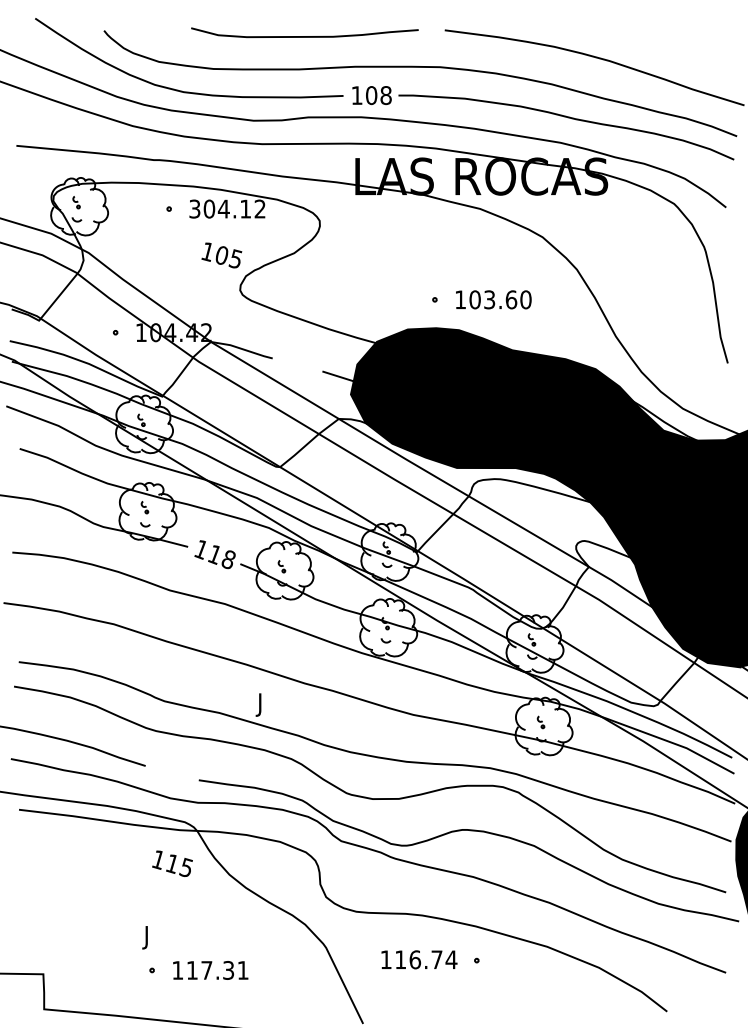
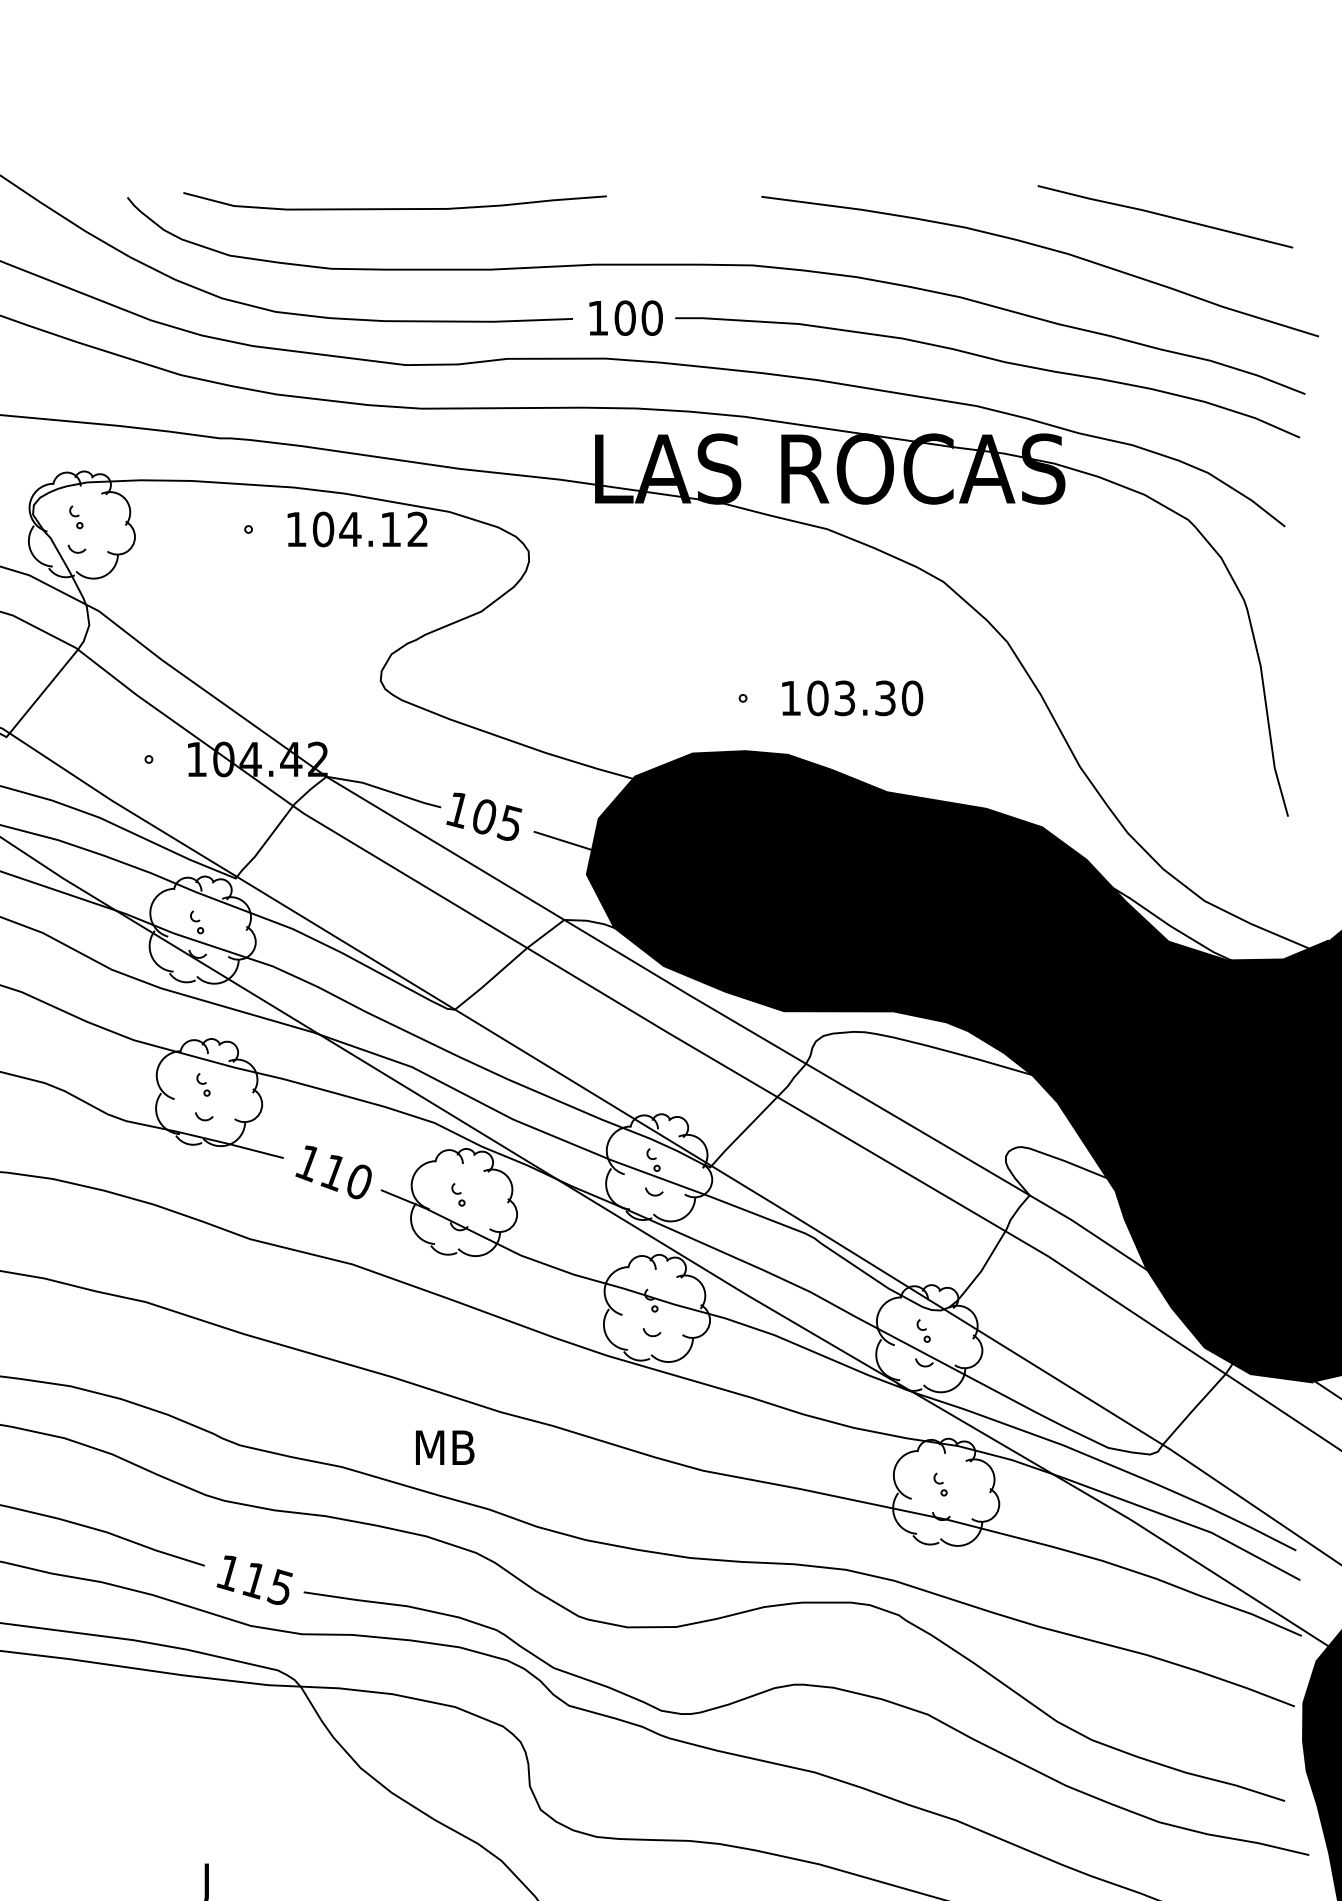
curve: (304, 36) -> (394, 208), moved
line: (661, 40) -> (1164, 215), added
text: (385, 95) -> (651, 318), 108 -> 100
text: (194, 208) -> (295, 528), 304.12 -> 104.12
text: (221, 255) -> (483, 816), moved
text: (511, 299) -> (885, 697), 103.60 -> 103.30
text: (228, 559) -> (358, 1181), 118 -> 110
text: (272, 704) -> (440, 1451), J -> MB
text: (172, 863) -> (254, 1579), moved

